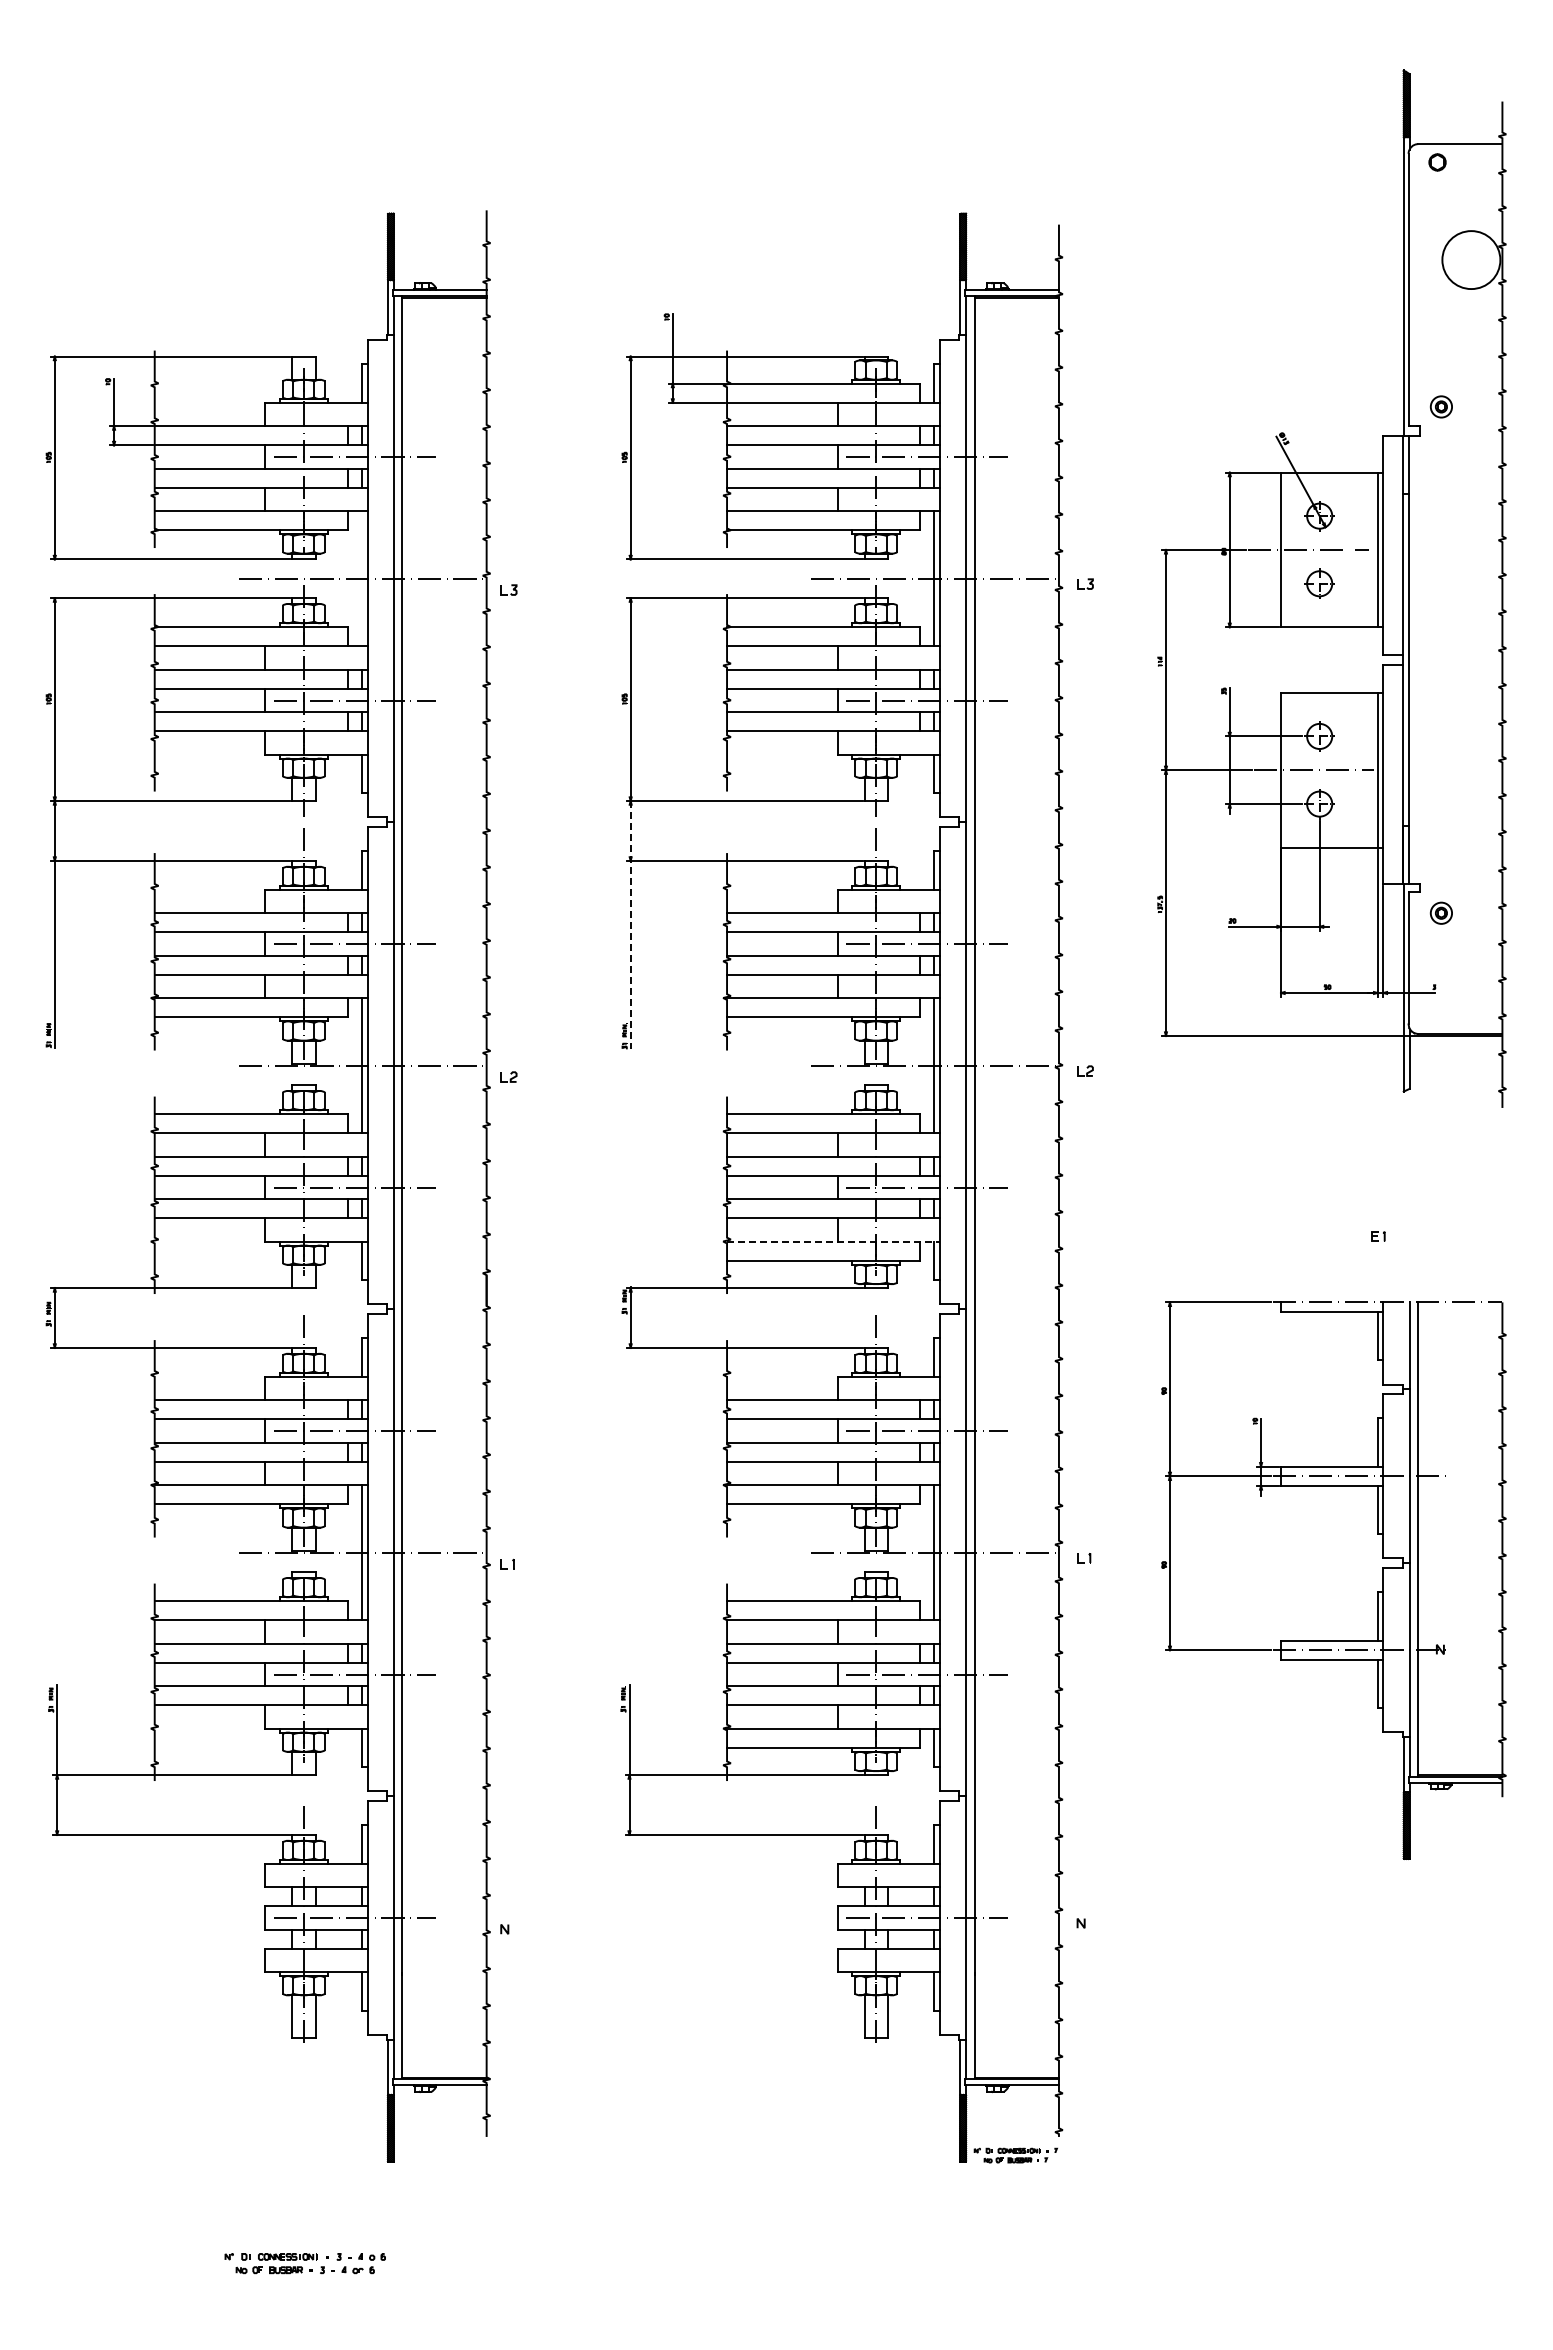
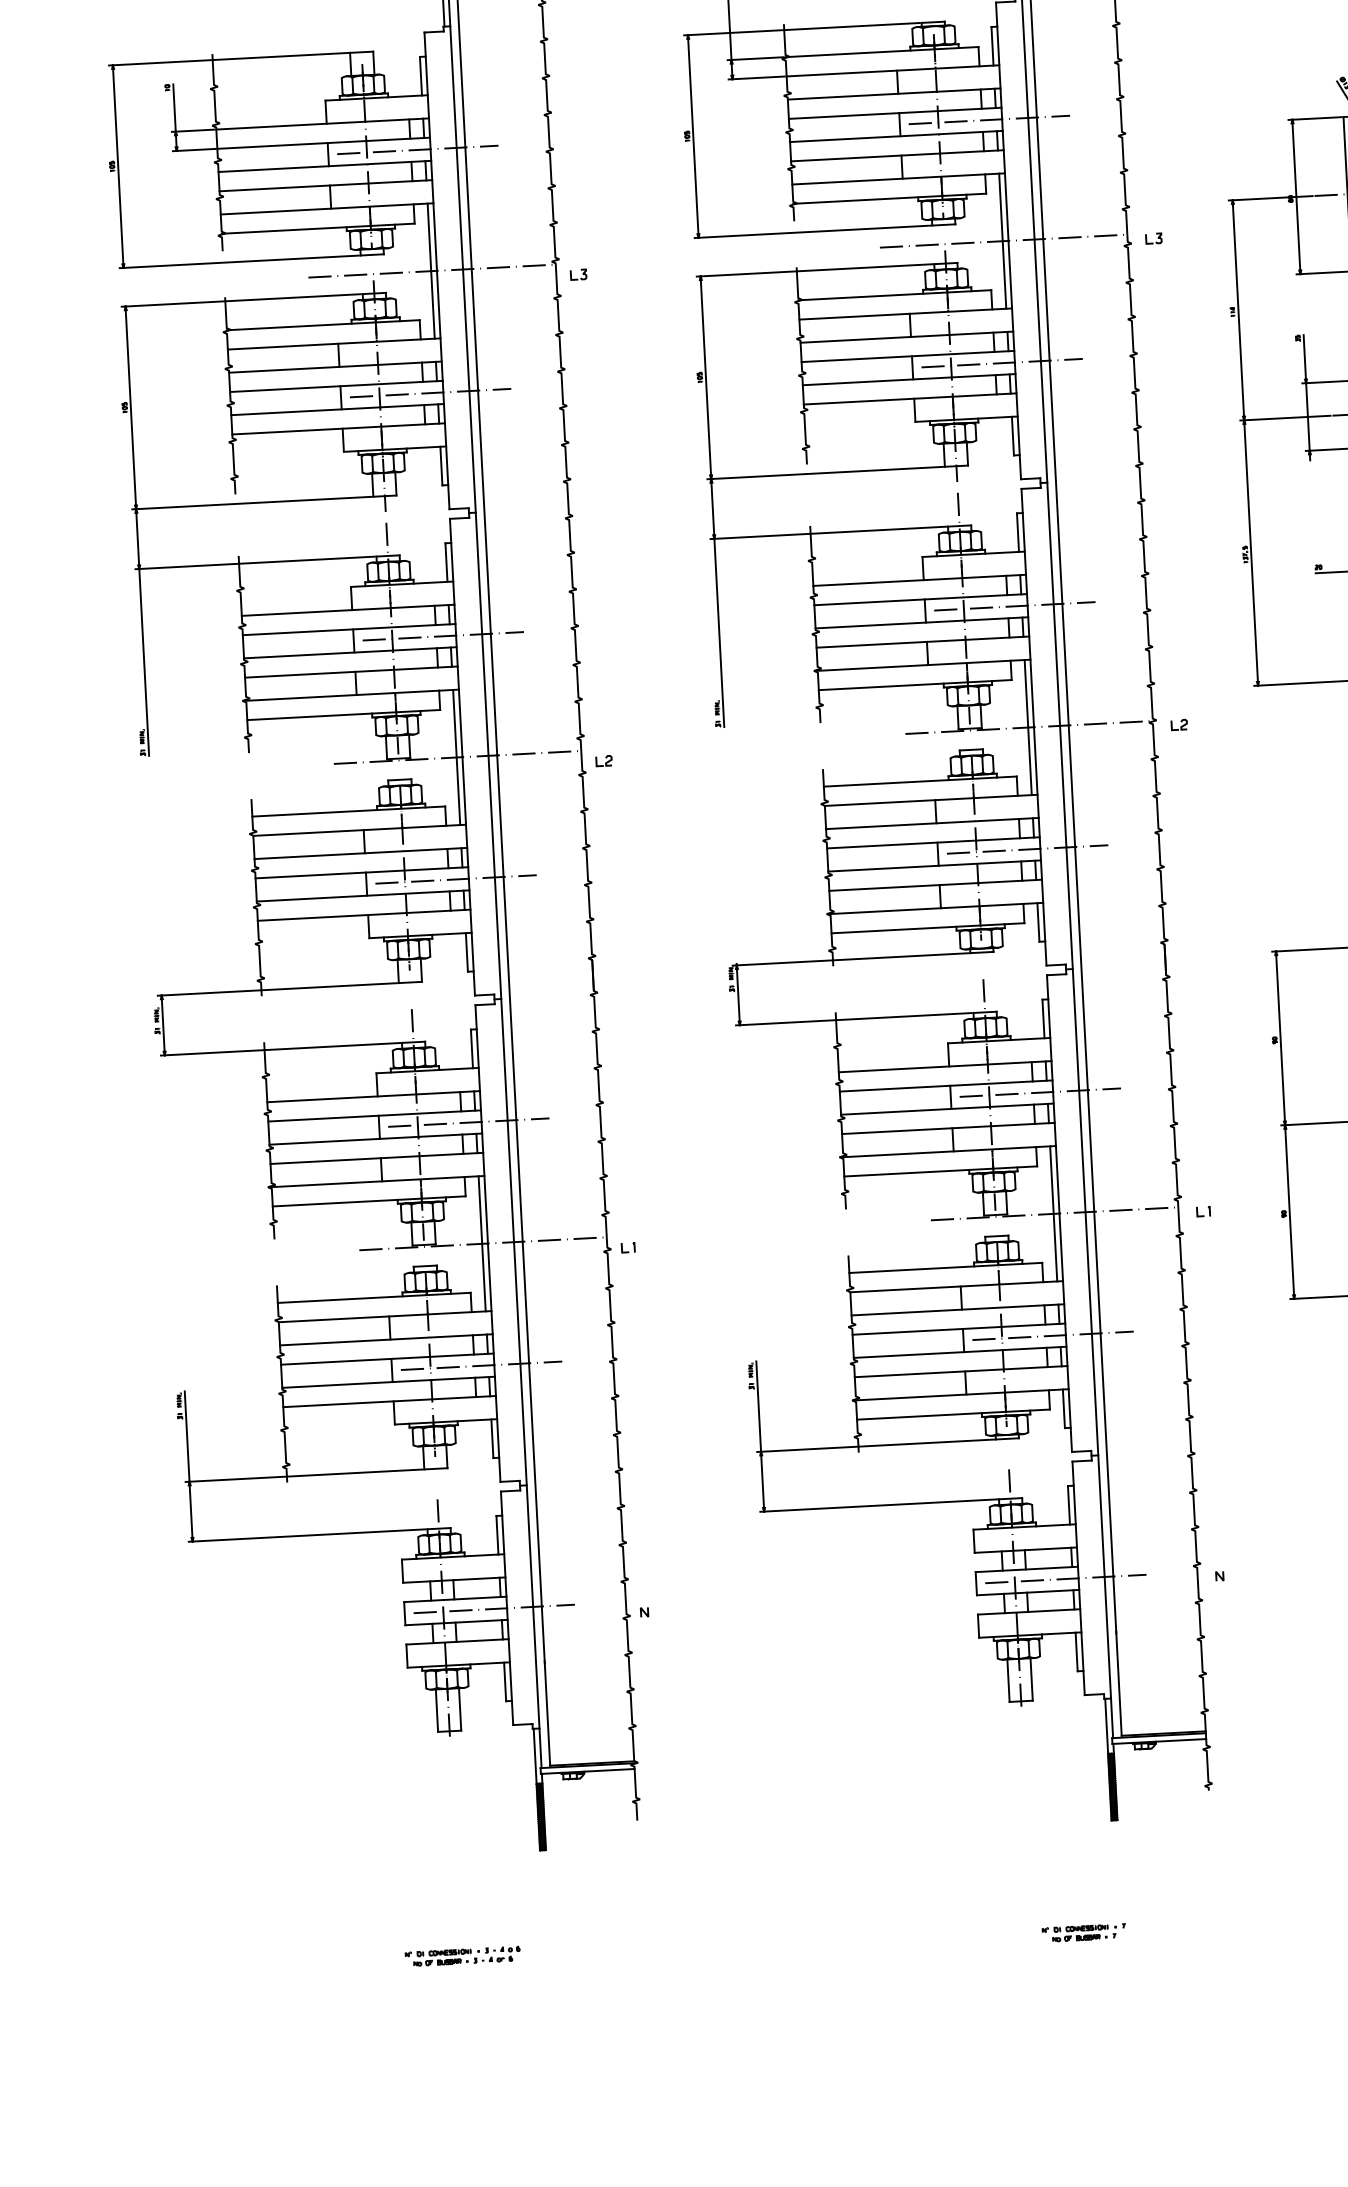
line: (361, 578) -> (430, 270), added
line: (630, 925) -> (717, 603), dashed -> solid
line: (834, 1241) -> (937, 908), dashed -> solid
part: (1015, 2155) -> (1083, 1932), moved
part: (305, 2263) -> (463, 1956), size x0.71

